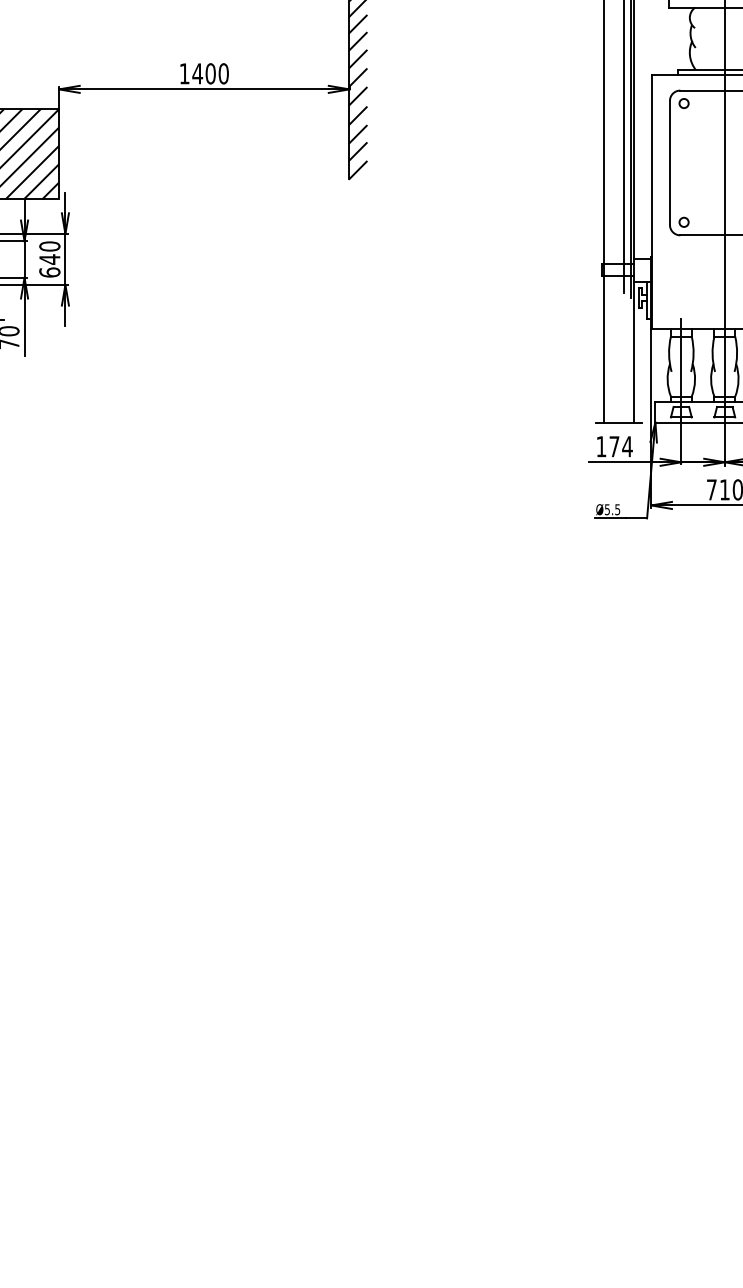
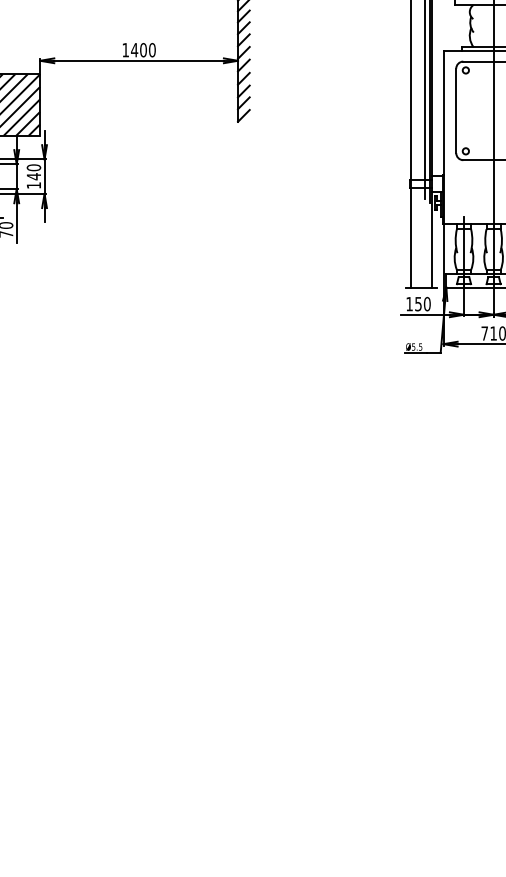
text: (49, 272) -> (33, 185), 640 -> 140
text: (620, 445) -> (422, 303), 174 -> 150

